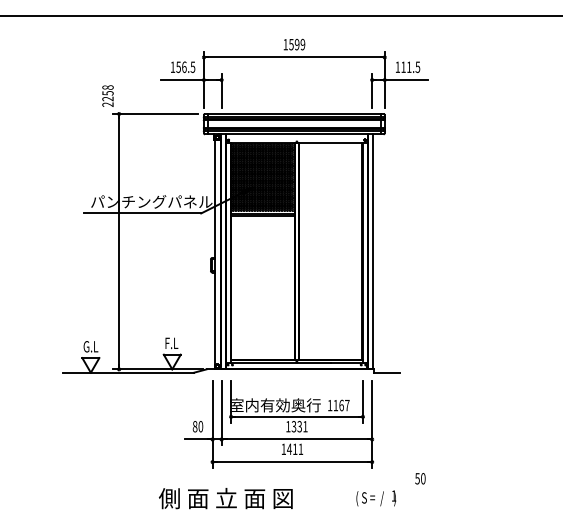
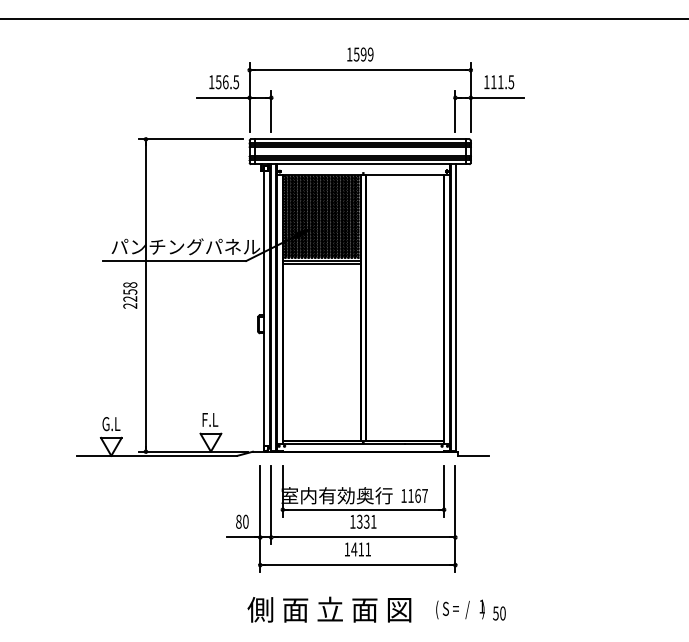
text: (108, 96) -> (130, 295), moved
text: (420, 478) -> (499, 613), moved
text: (225, 498) -> (329, 609), moved

